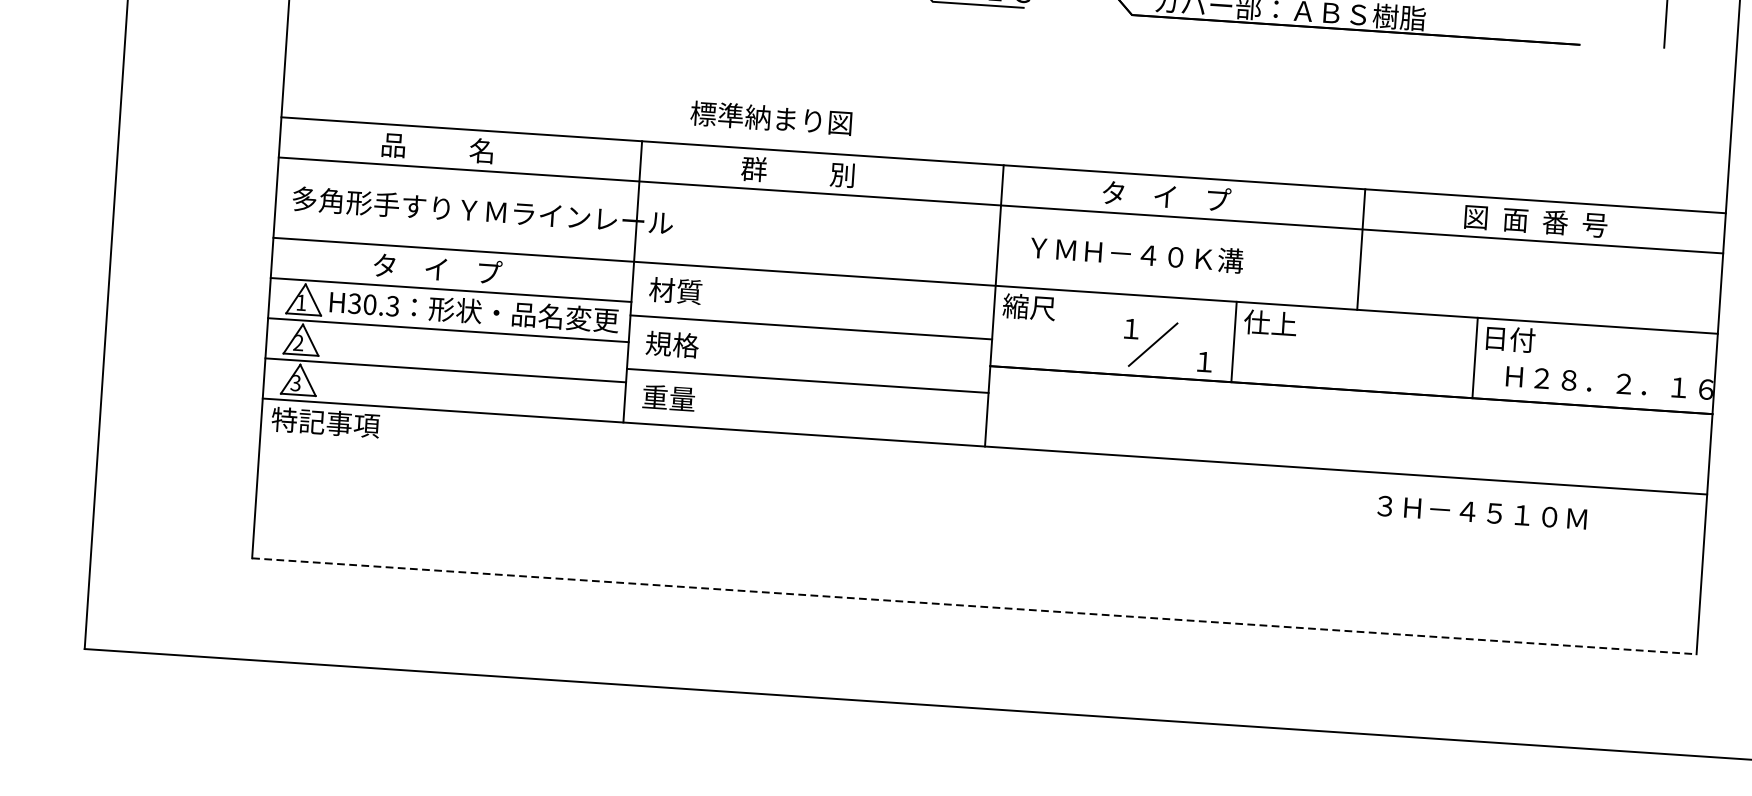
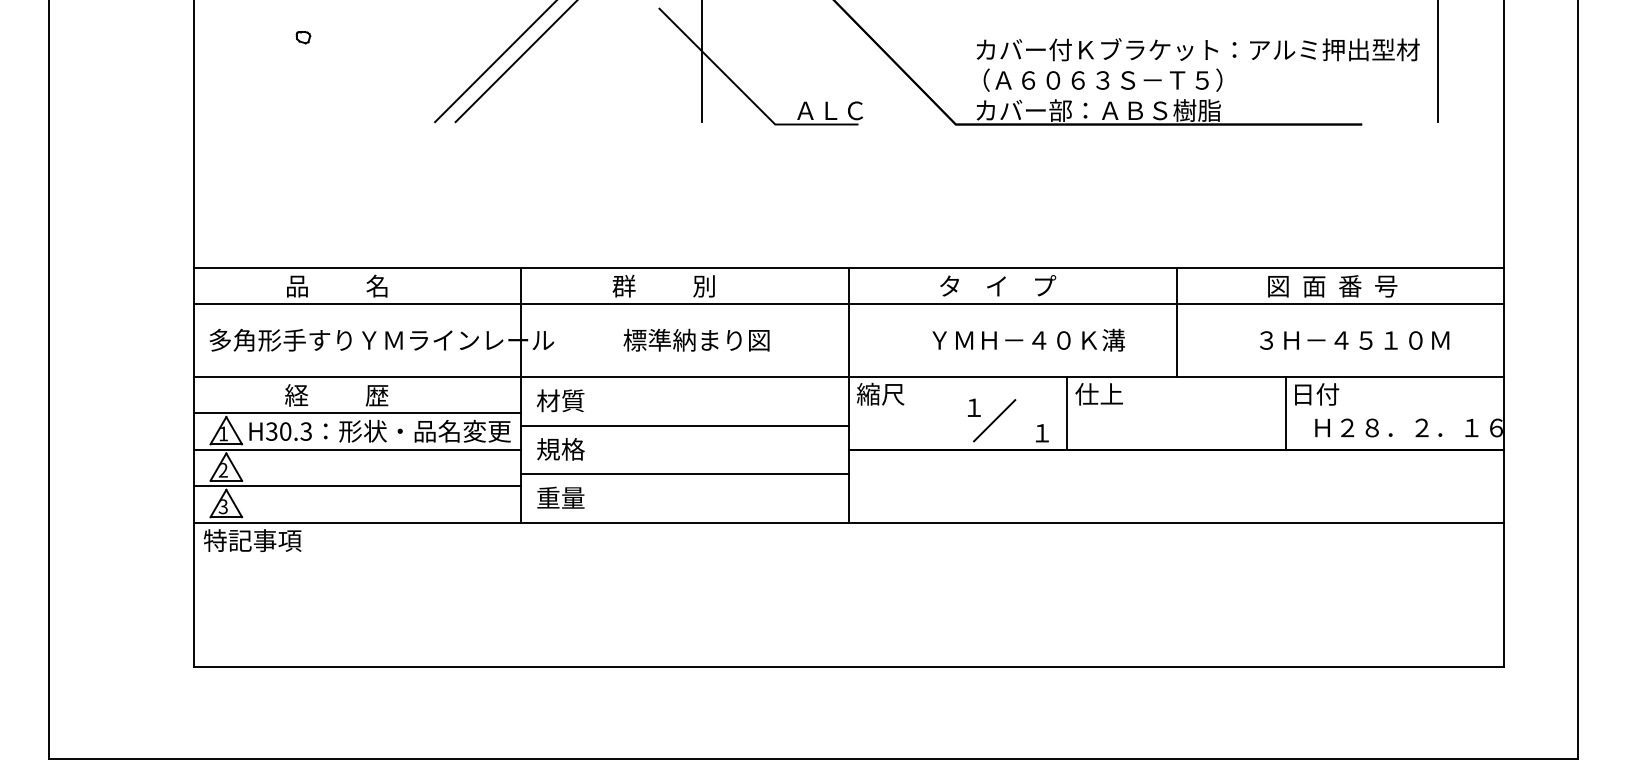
text: (771, 117) -> (696, 339), moved
text: (1136, 253) -> (1028, 339), moved
text: (436, 269) -> (343, 395), タ    イ    プ -> 経          歴
text: (1482, 512) -> (1354, 340), moved
line: (974, 606) -> (849, 667), dashed -> solid

